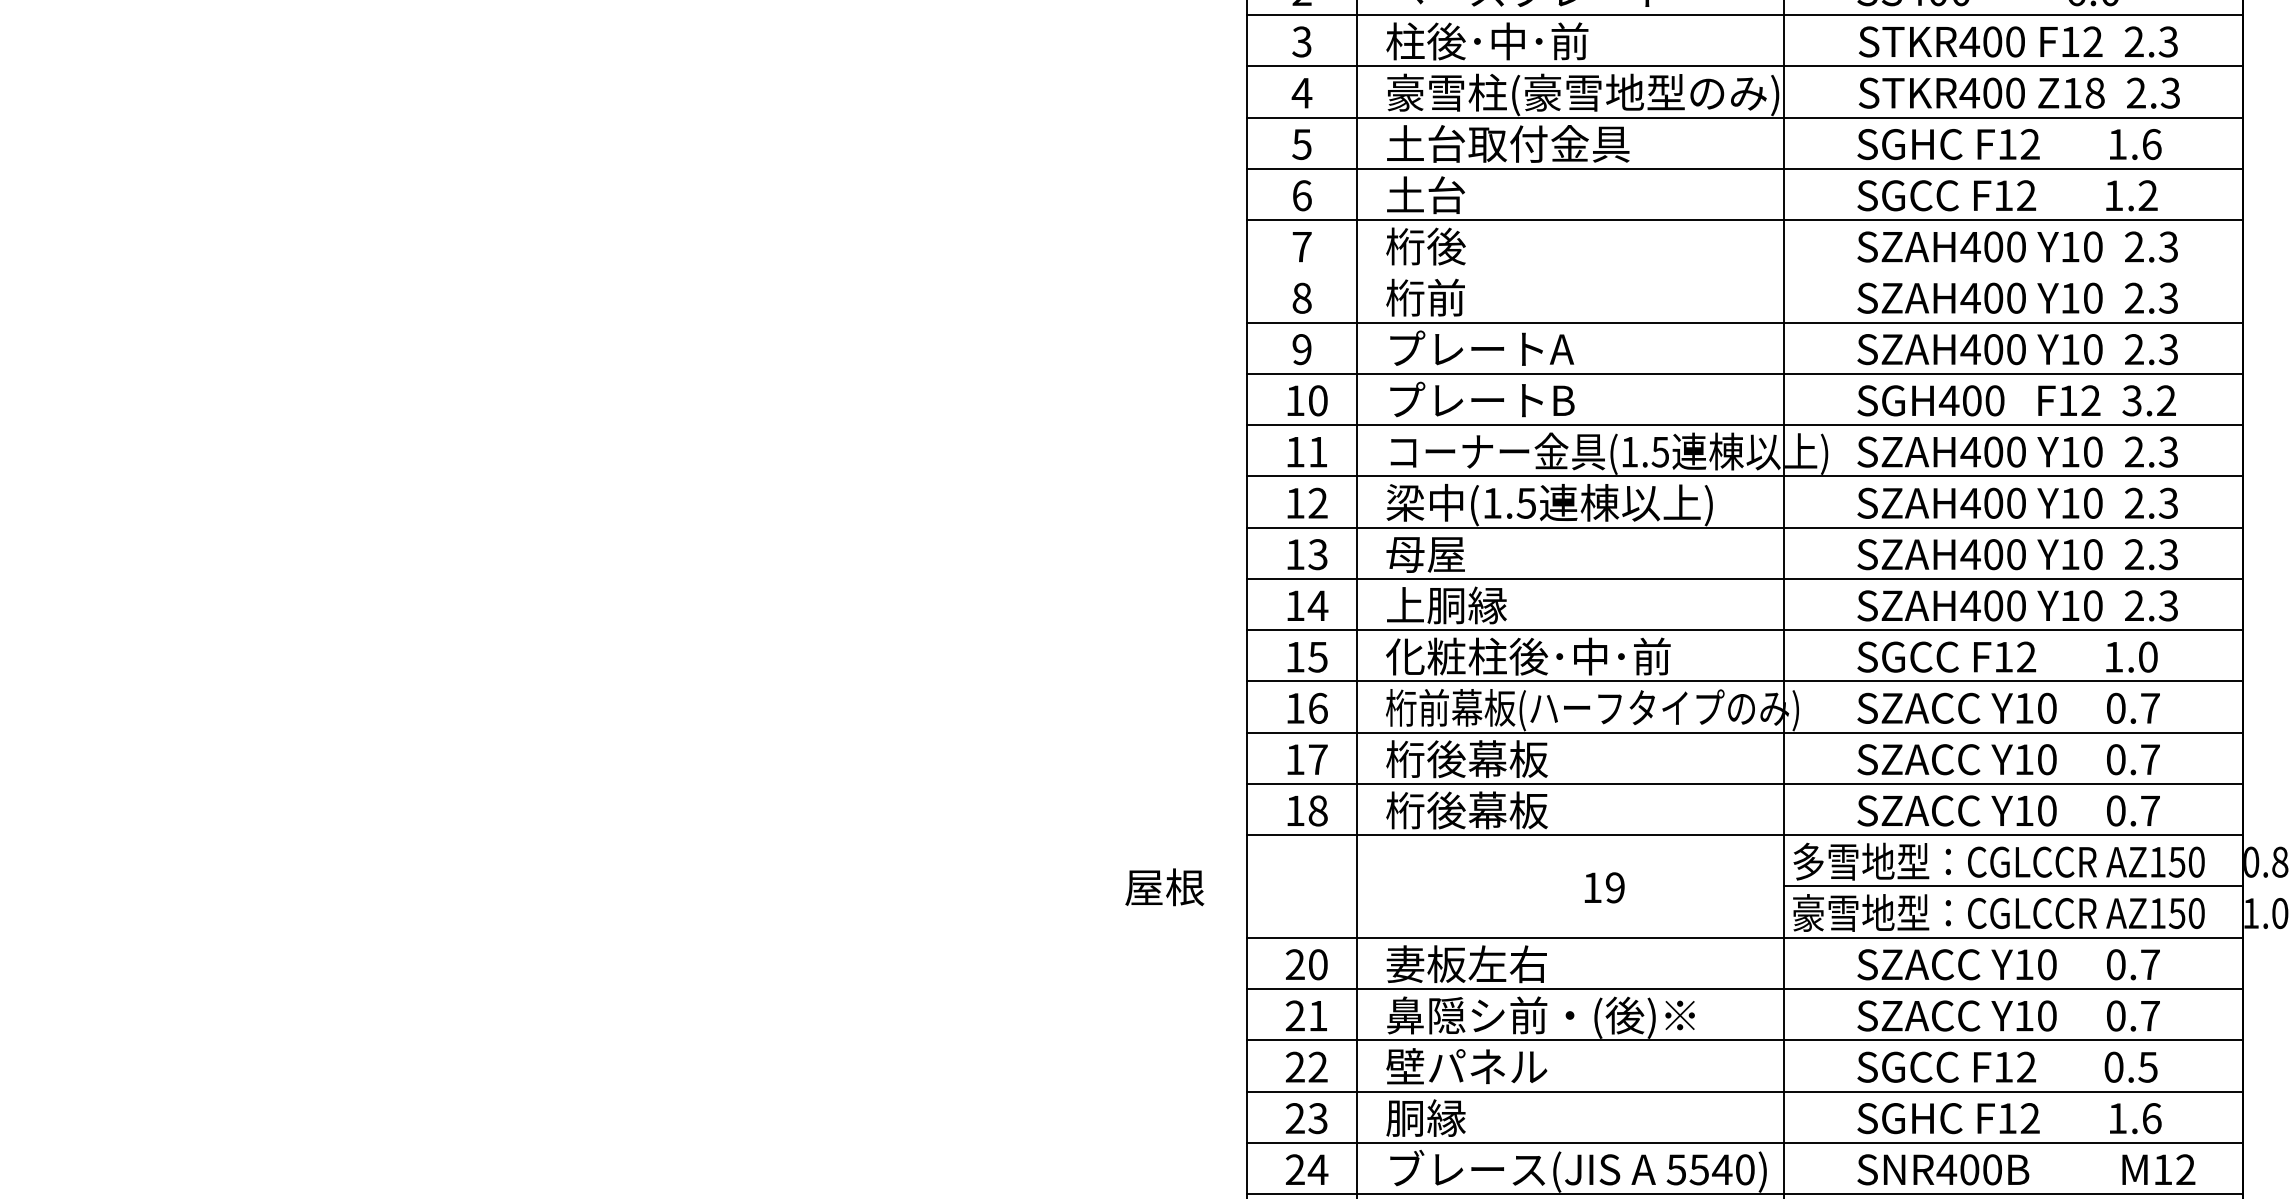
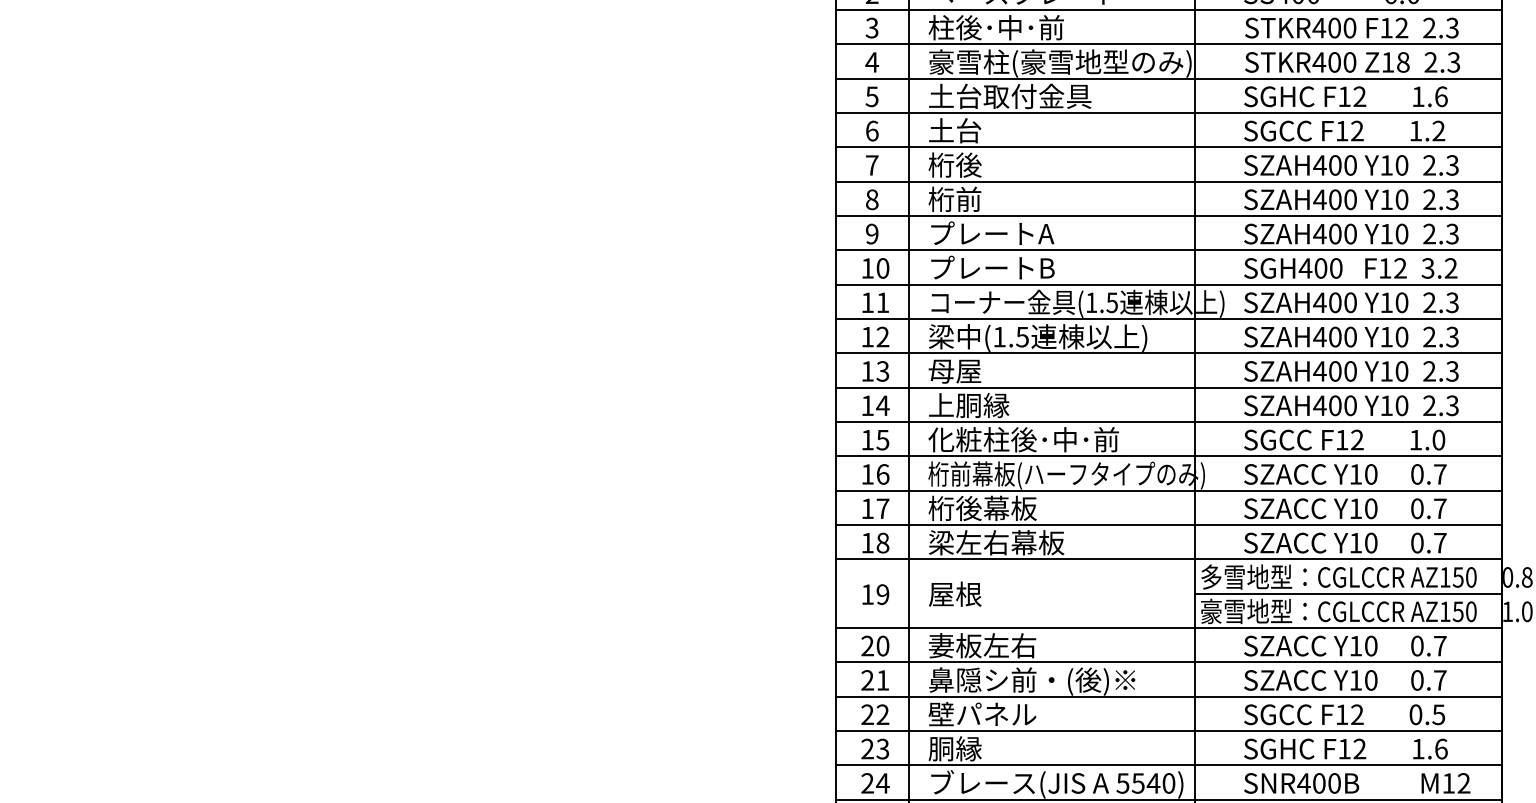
line: (1744, 270) -> (1168, 181), added
text: (1487, 810) -> (996, 542), 桁後幕板 -> 梁左右幕板
text: (1165, 886) -> (955, 593), moved
text: (1604, 887) -> (875, 594), moved

